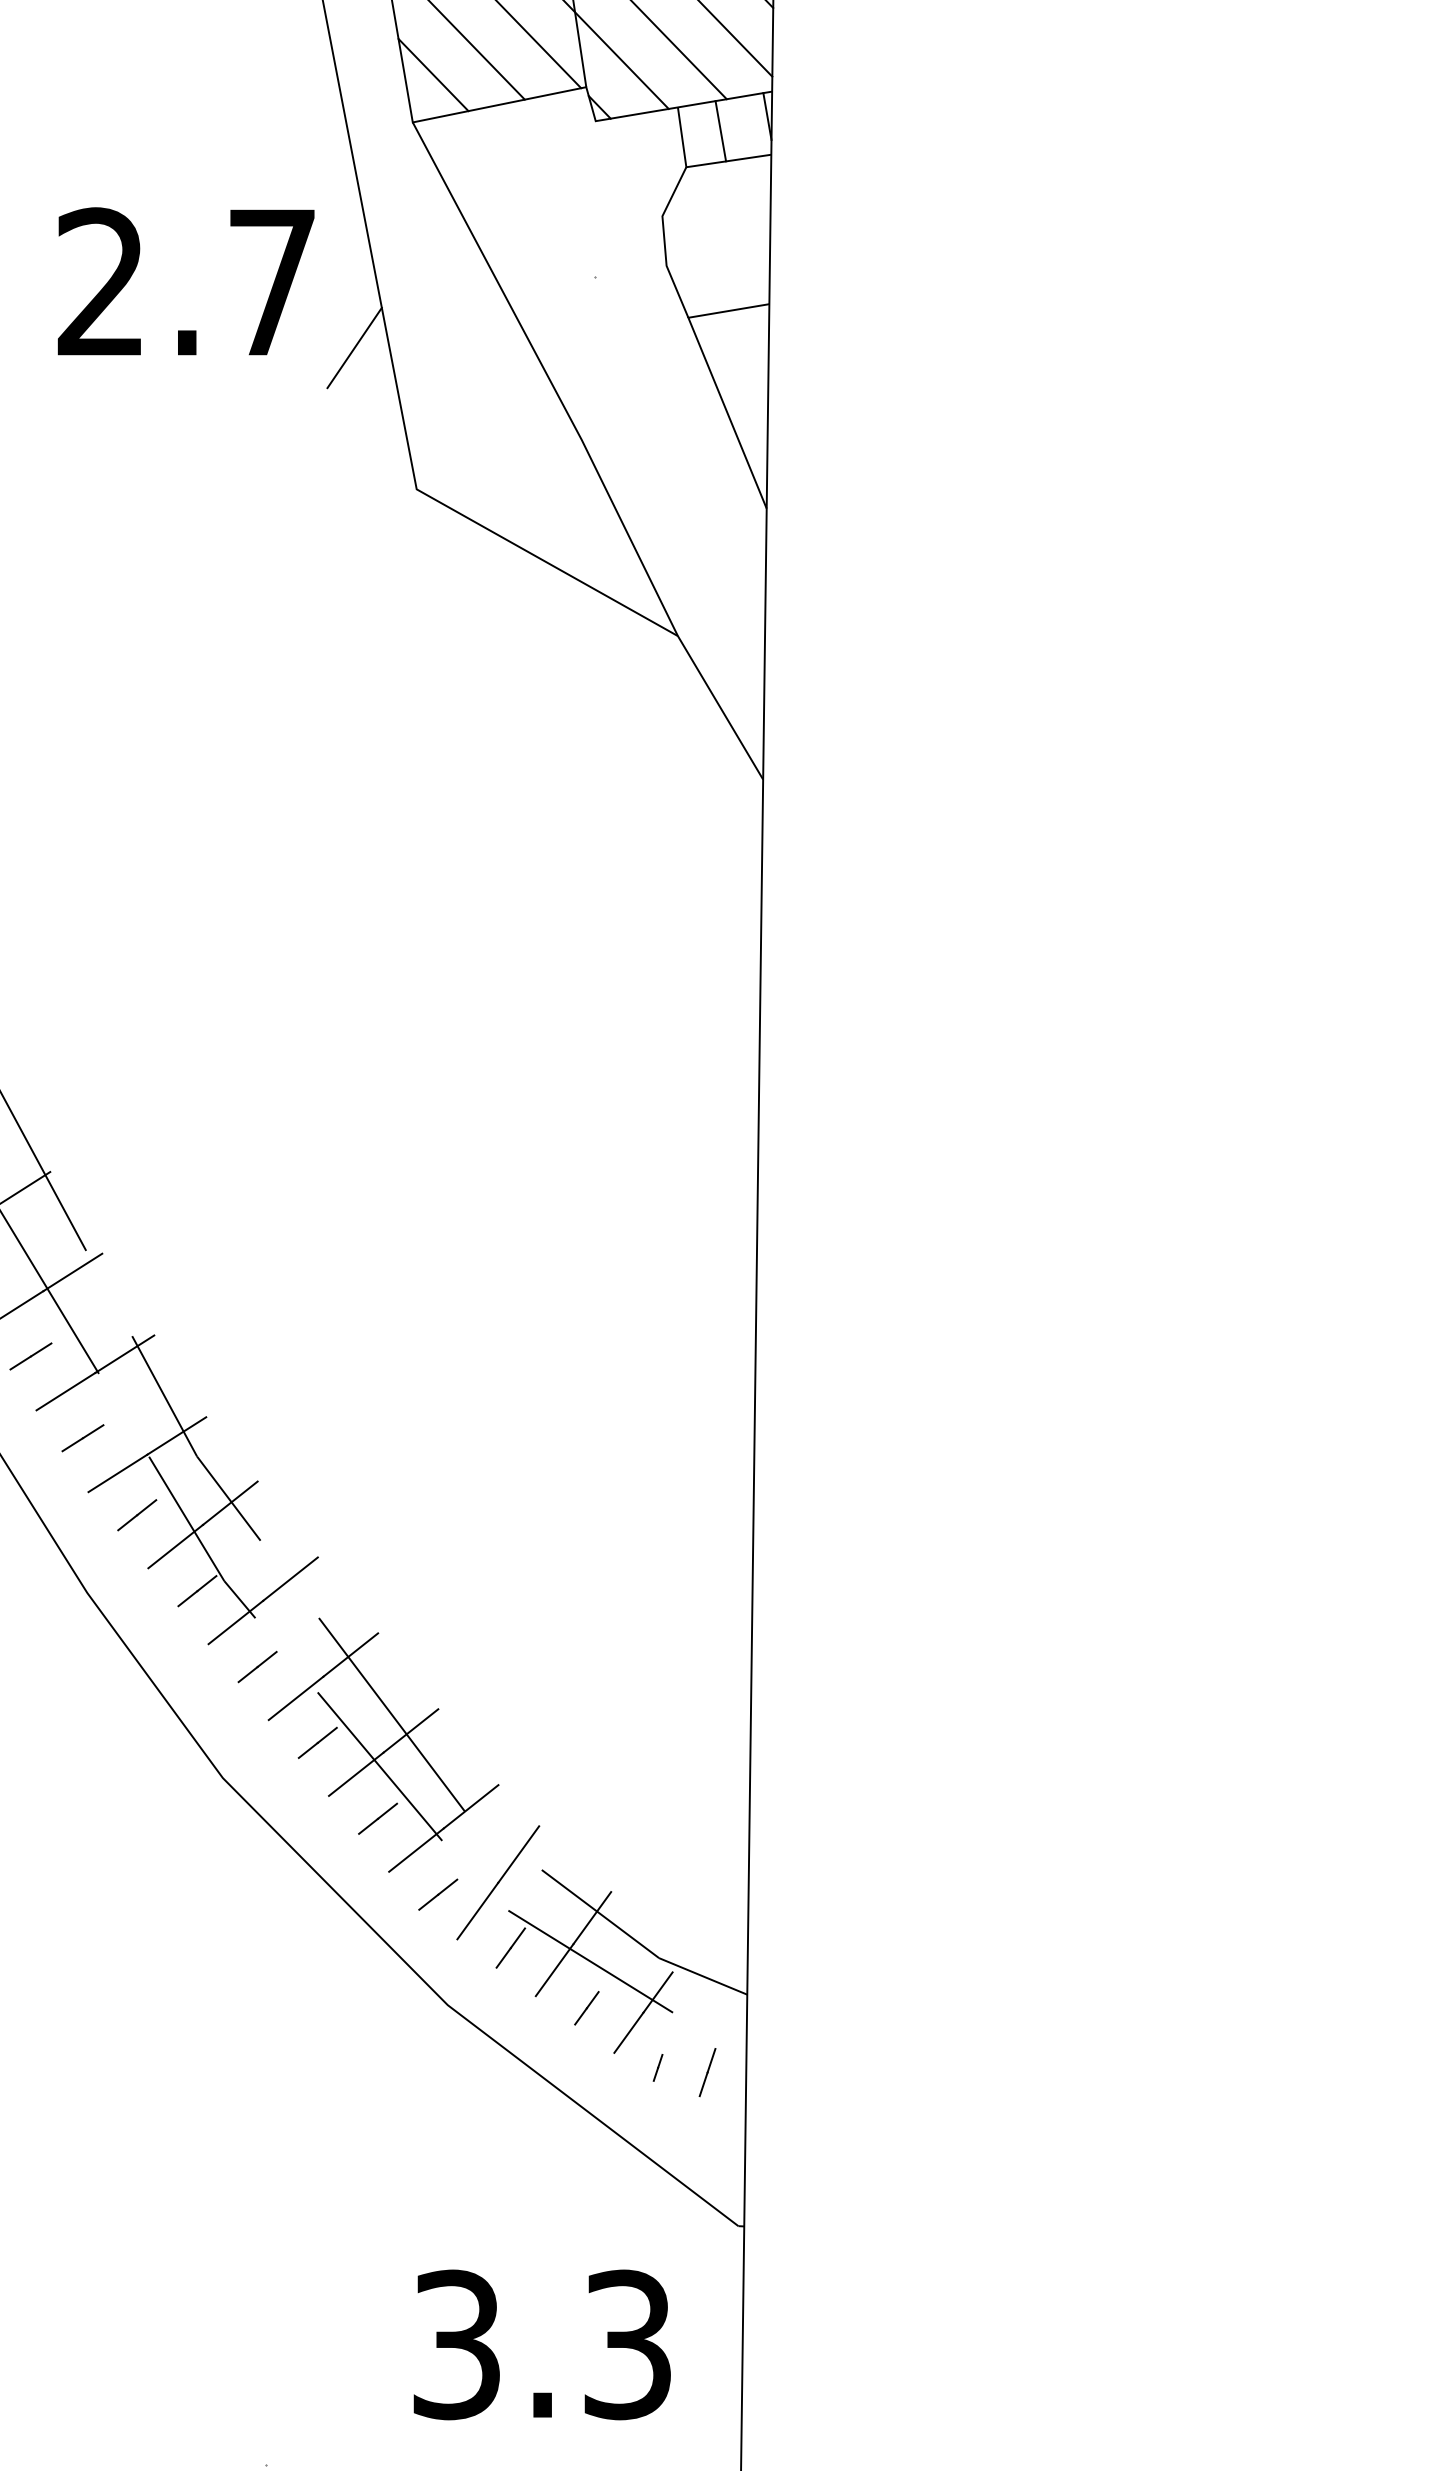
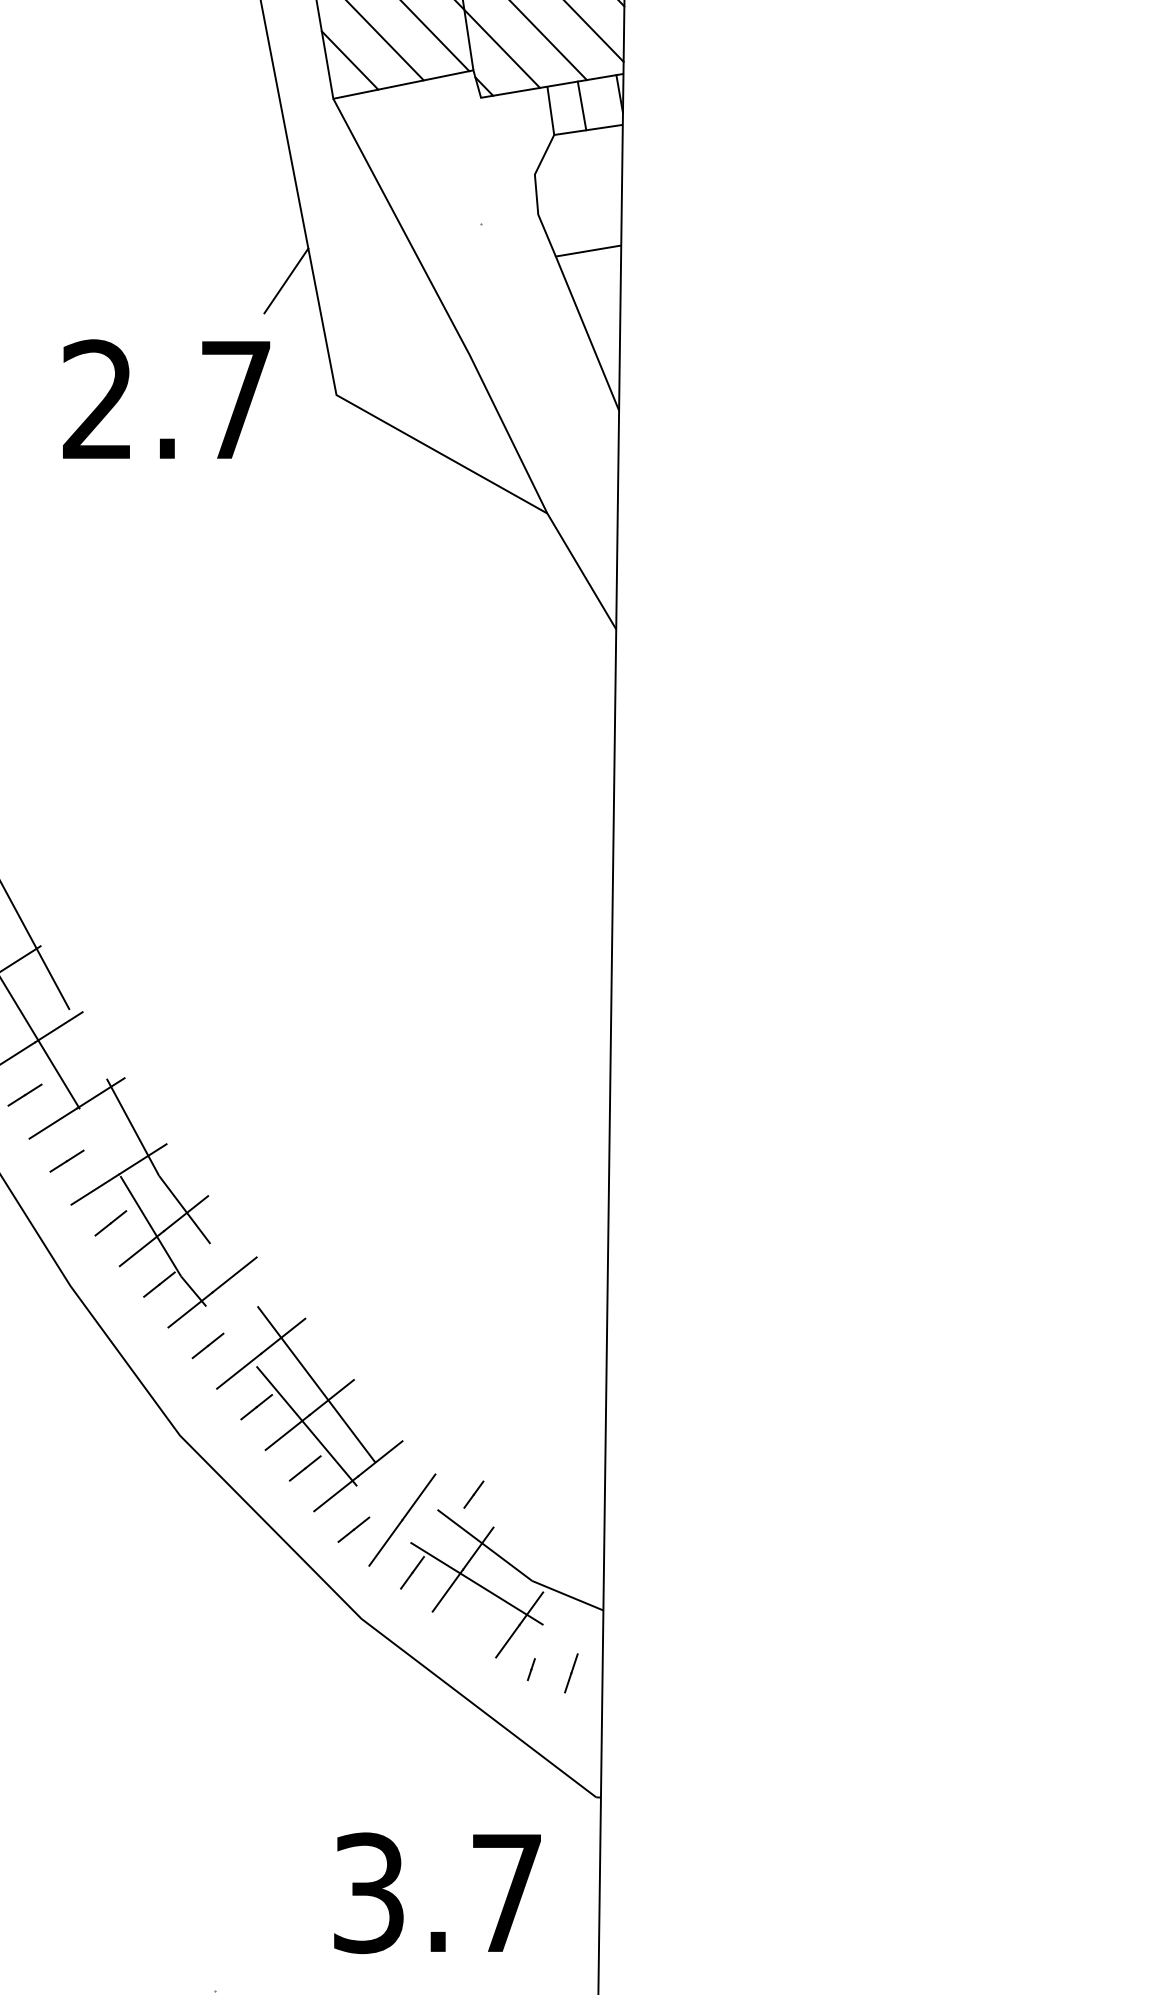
text: (185, 281) -> (165, 399), moved
line: (586, 2008) -> (473, 1494), moved
text: (627, 2344) -> (506, 1892), 3.3 -> 3.7

